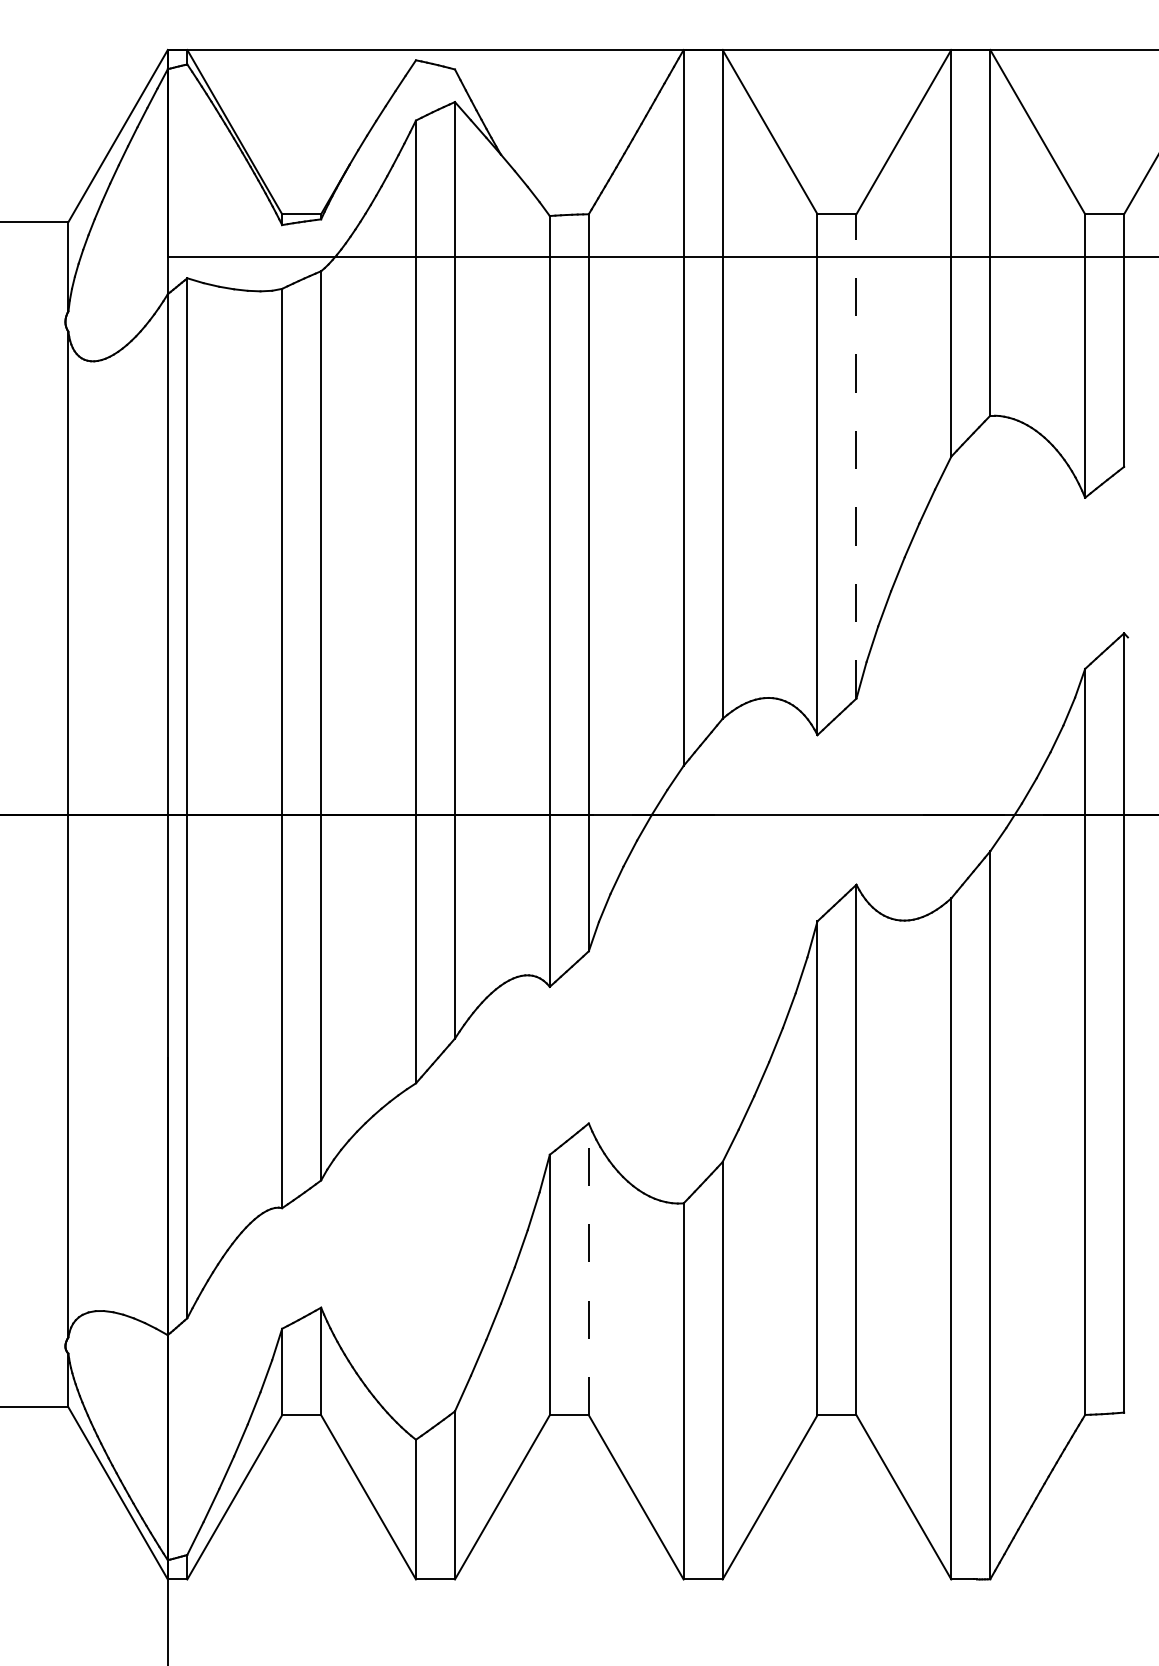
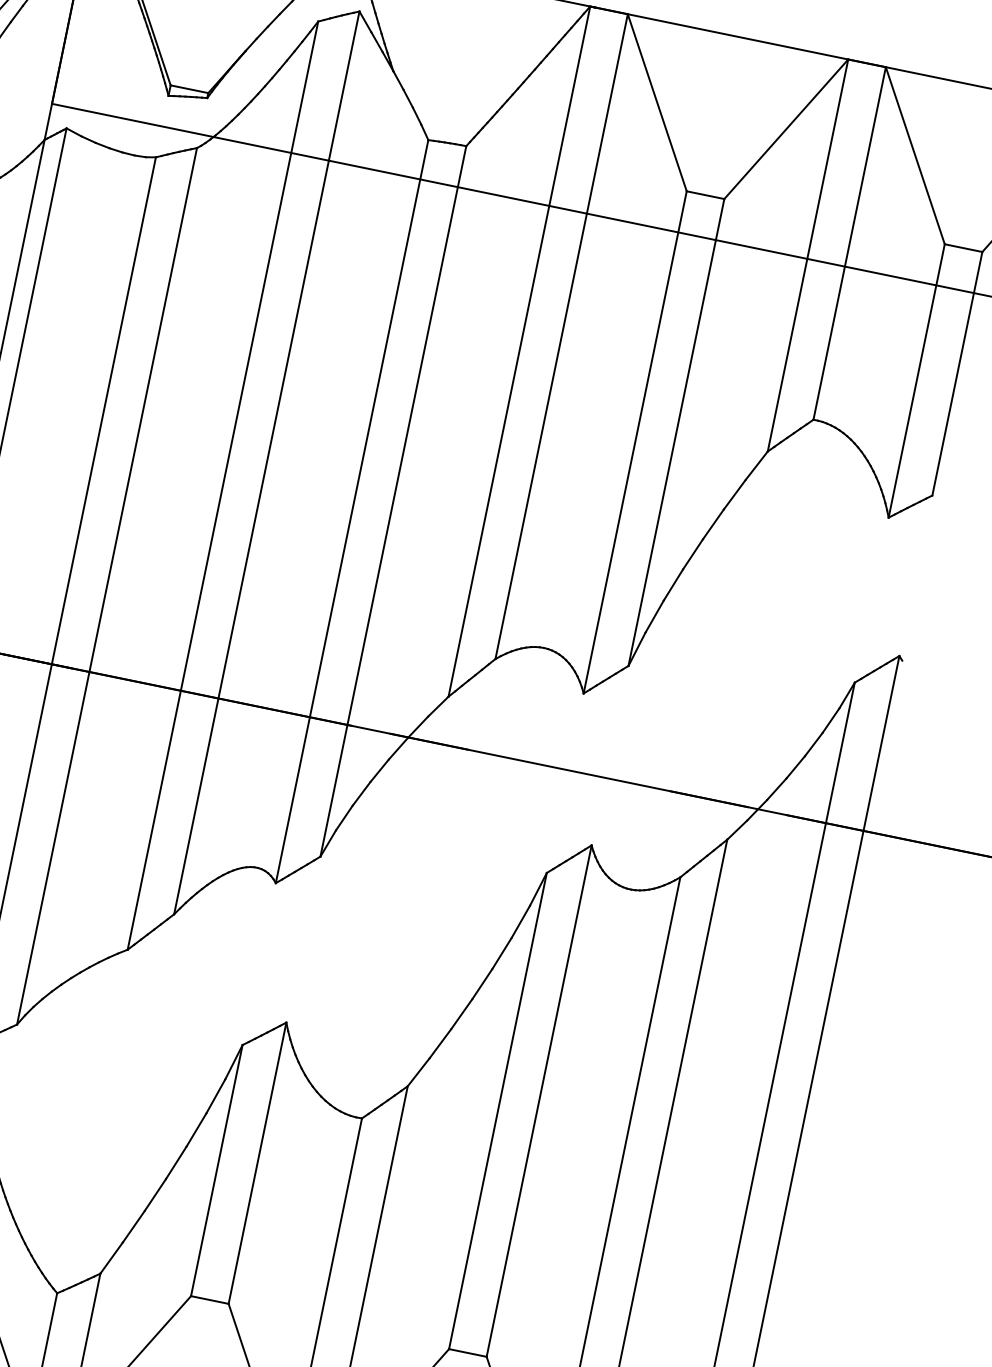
line: (856, 455) -> (676, 431), dashed -> solid
line: (588, 1269) -> (257, 1163), dashed -> solid

